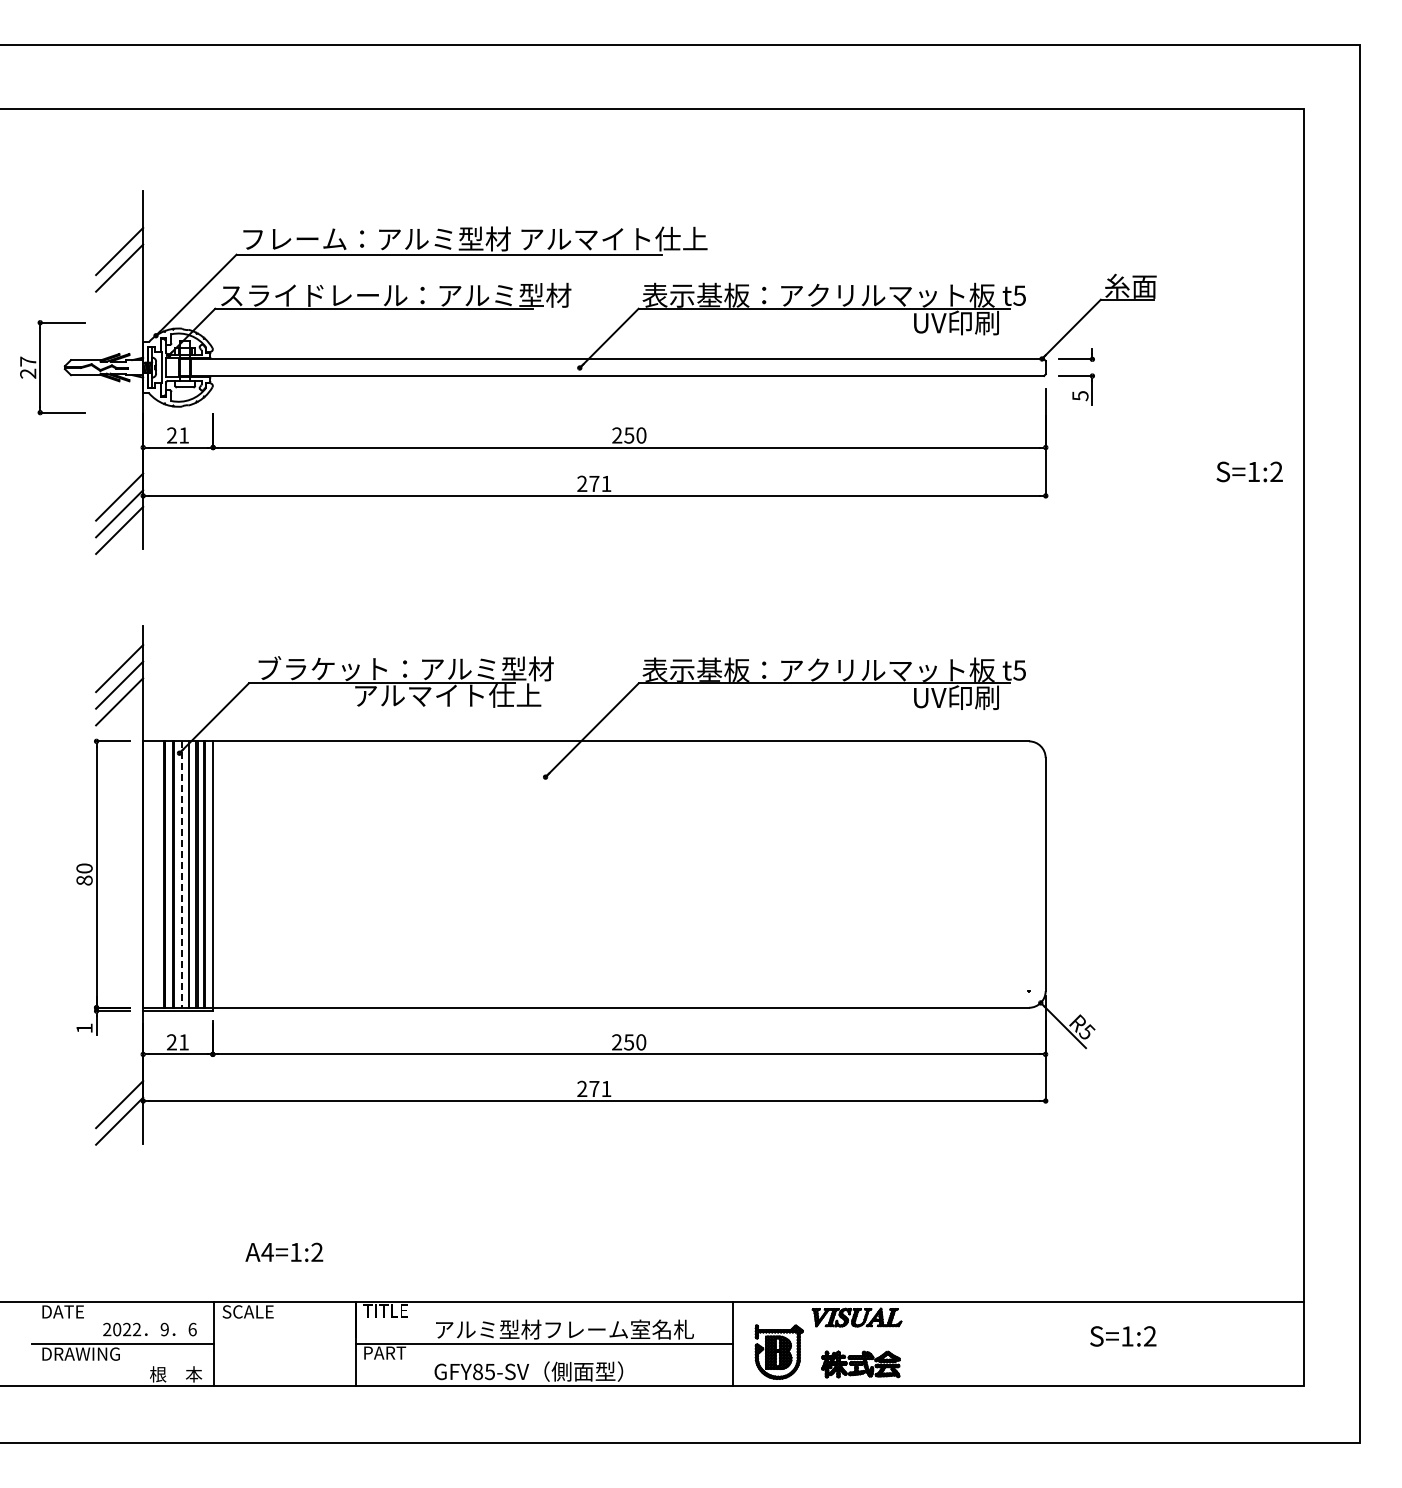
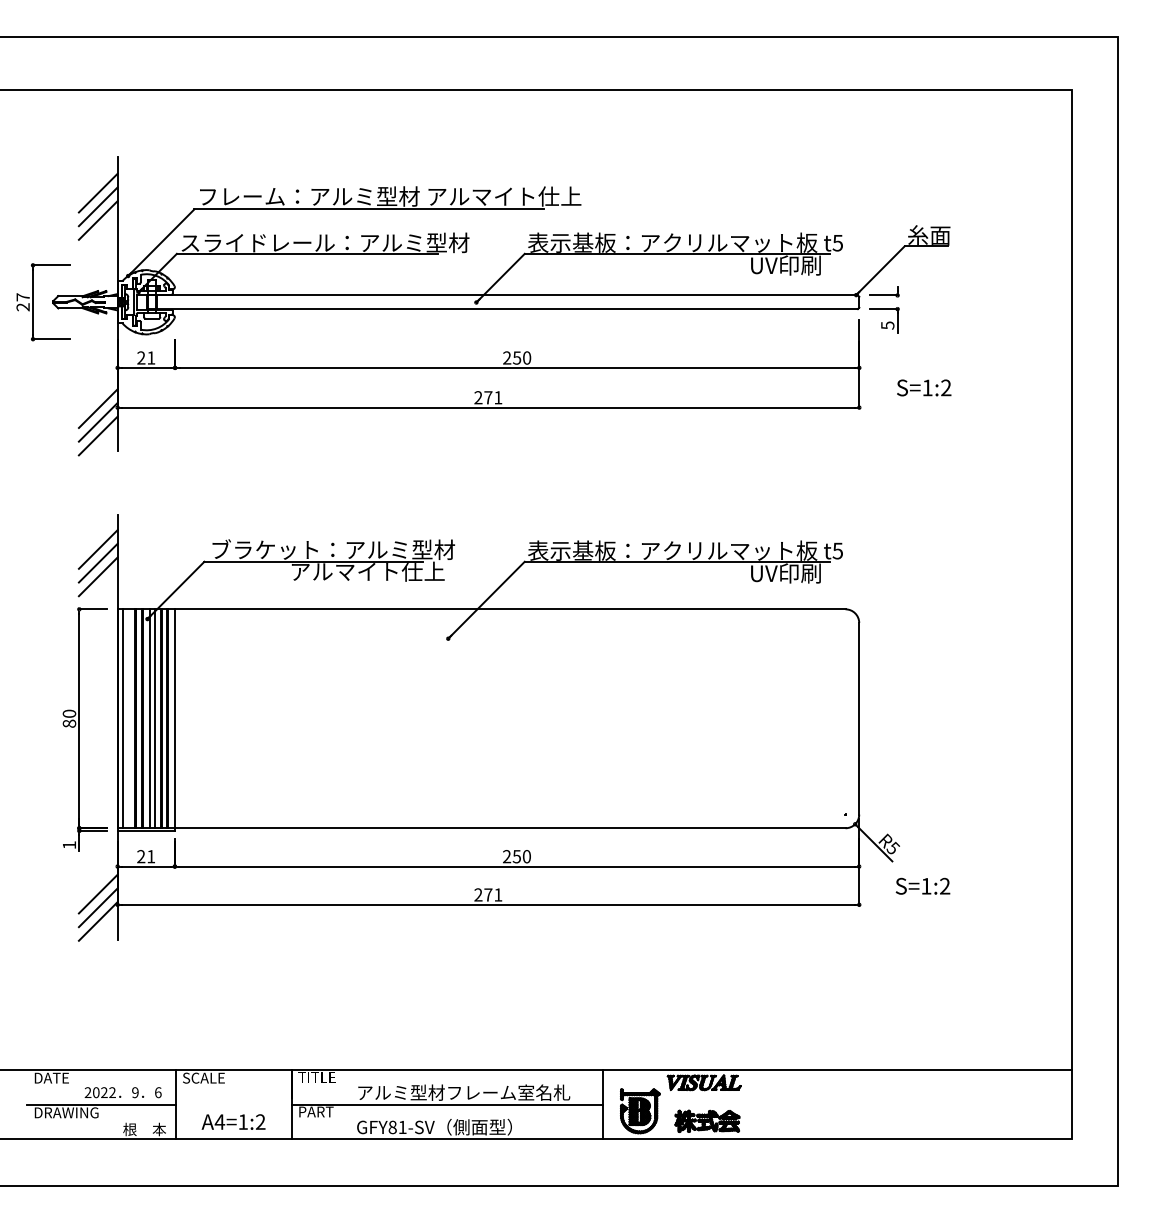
line: (119, 234) -> (98, 192), added
text: (1249, 471) -> (923, 387), moved
line: (149, 874) -> (122, 718), added
line: (182, 875) -> (149, 719), dashed -> solid
line: (119, 1087) -> (98, 893), added
text: (284, 1251) -> (233, 1121), moved
text: (1123, 1336) -> (923, 886), moved
text: (489, 1372) -> (402, 1127), GFY85-SV -> GFY81-SV

